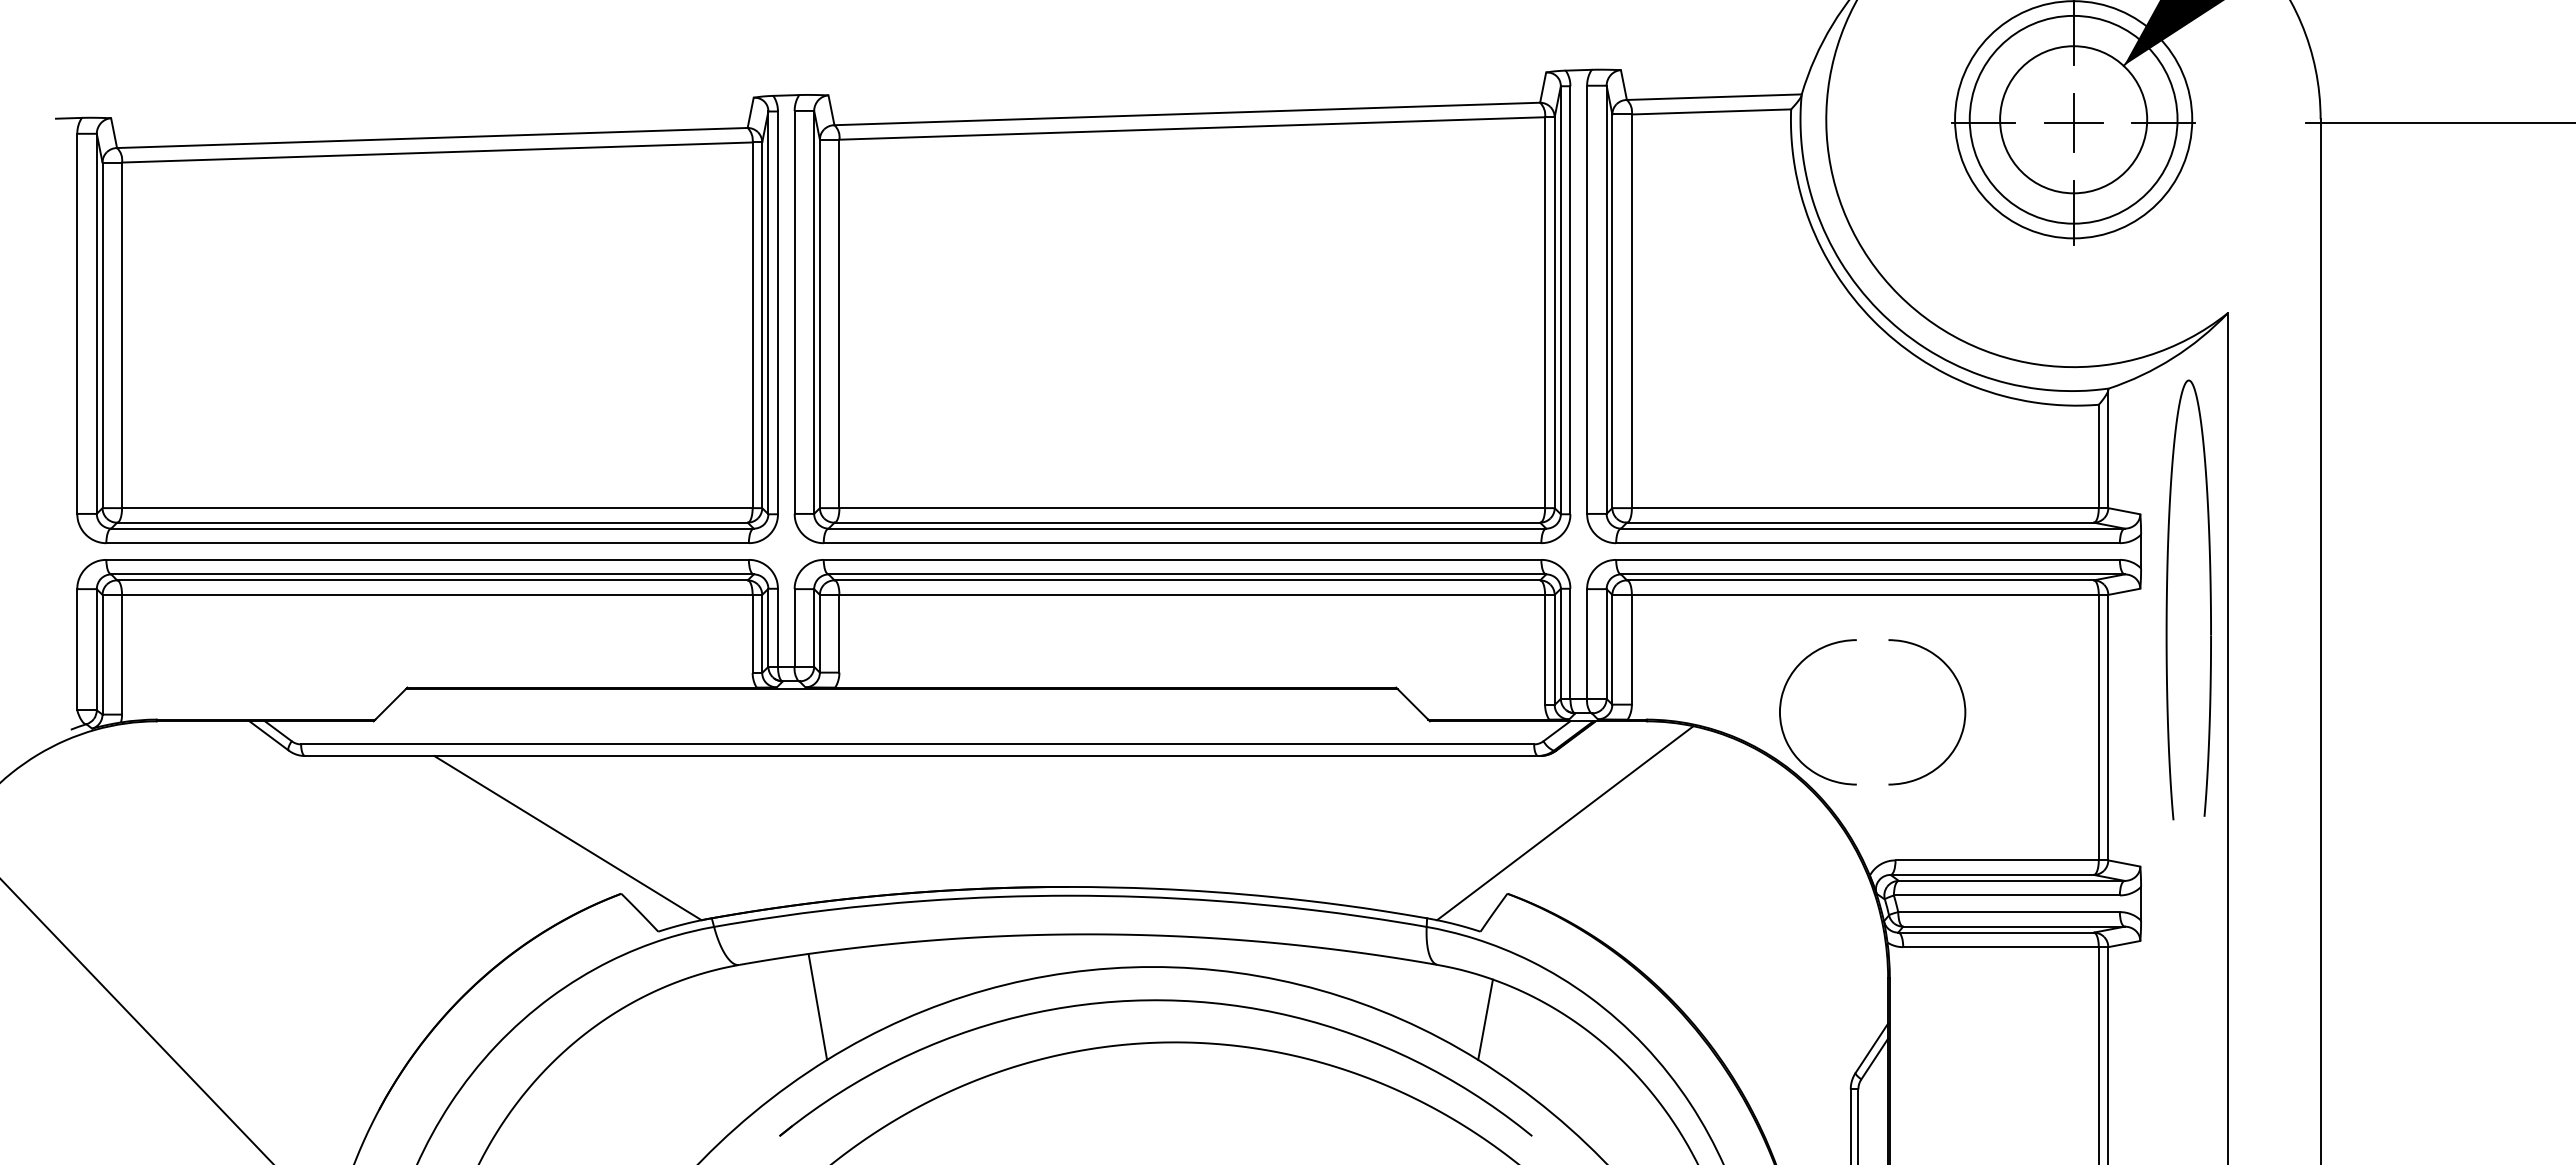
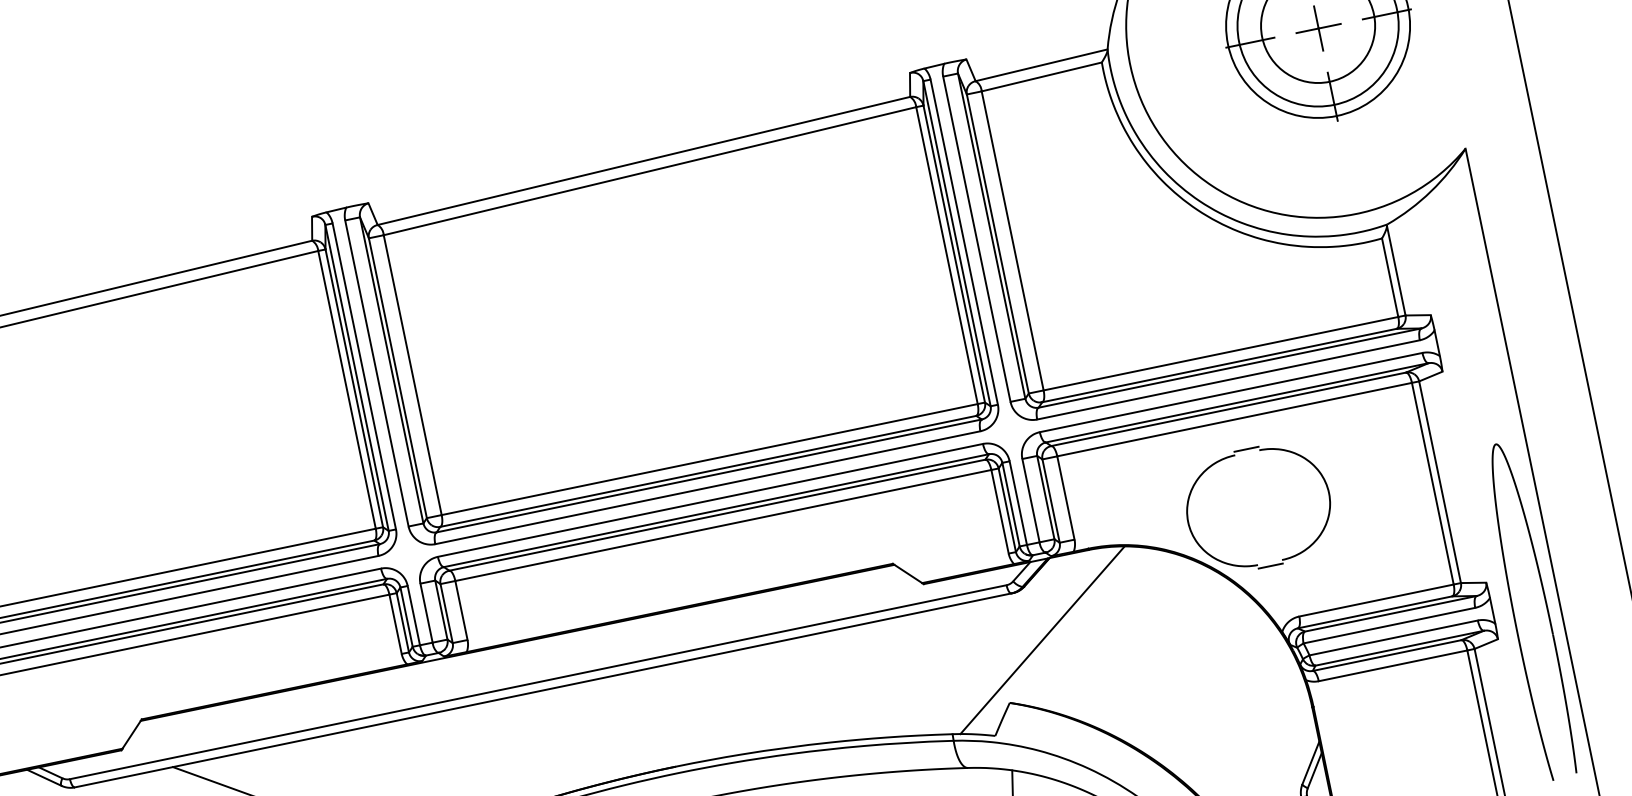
part: (2167, 599) -> (1514, 614), moved
line: (1872, 635) -> (1246, 449), added
line: (1872, 789) -> (1270, 566), added

